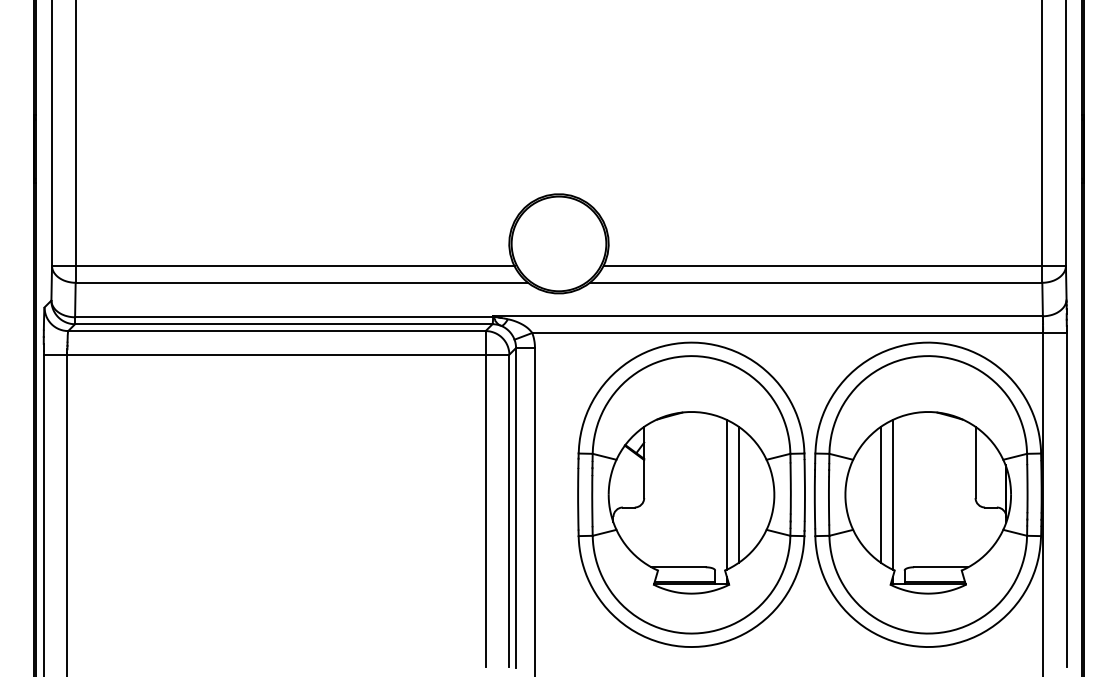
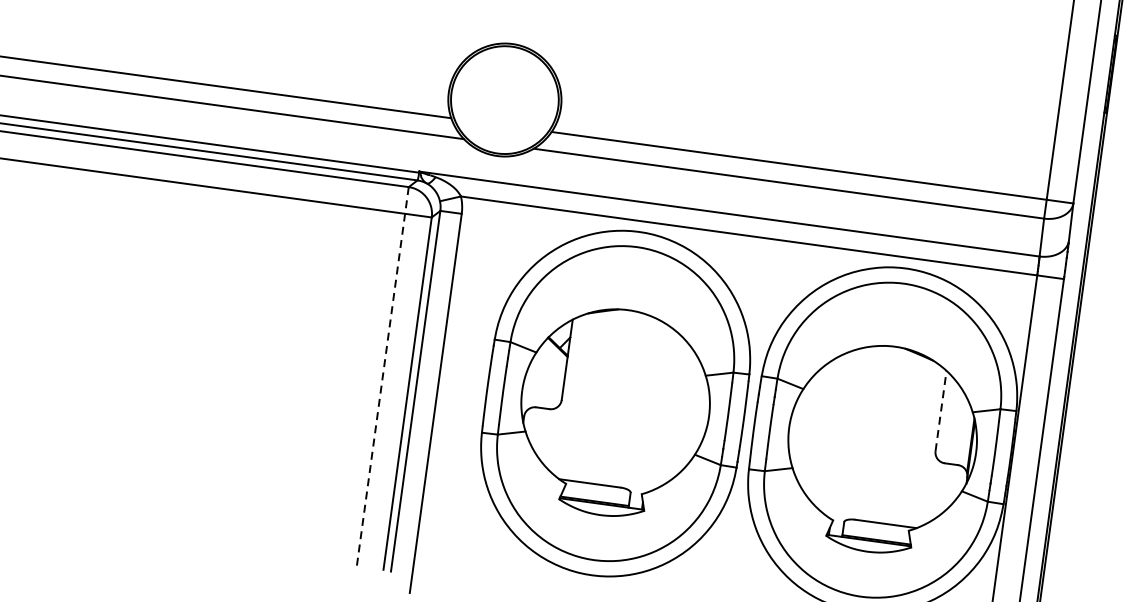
line: (975, 462) -> (940, 411), solid -> dashed
line: (727, 494) -> (656, 408), removed
line: (738, 494) -> (668, 410), removed
line: (880, 494) -> (828, 432), removed
line: (892, 494) -> (842, 434), removed
line: (485, 499) -> (382, 377), solid -> dashed

